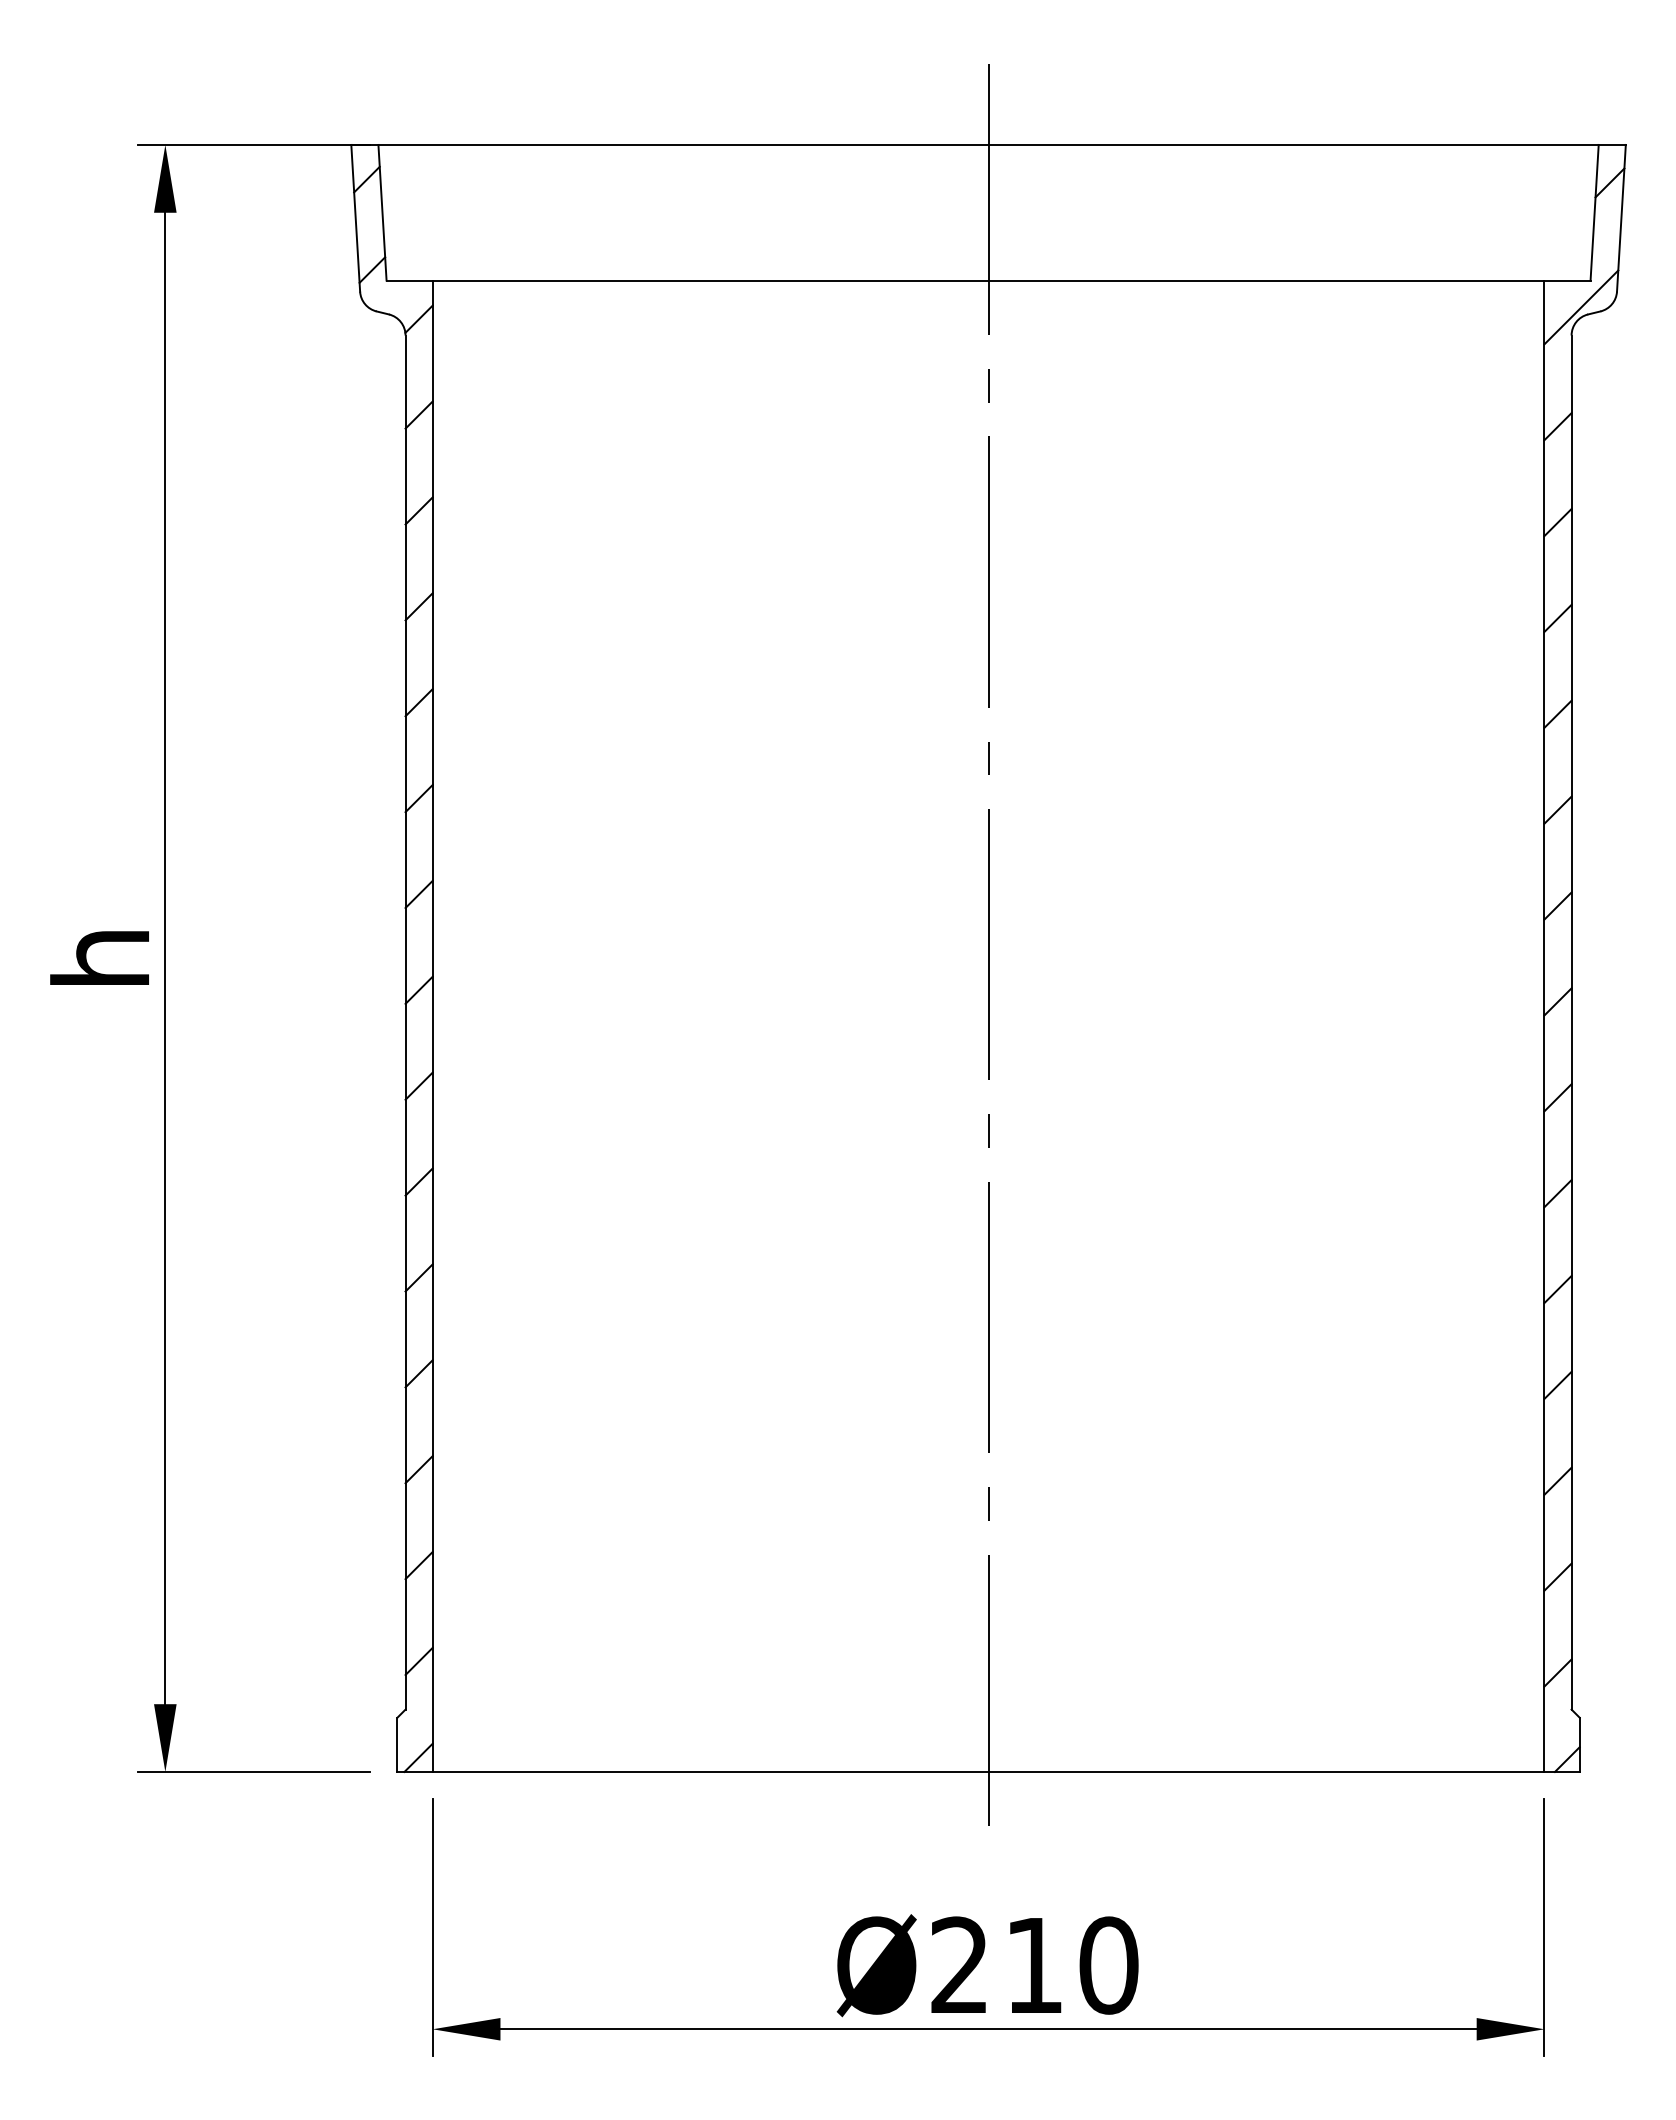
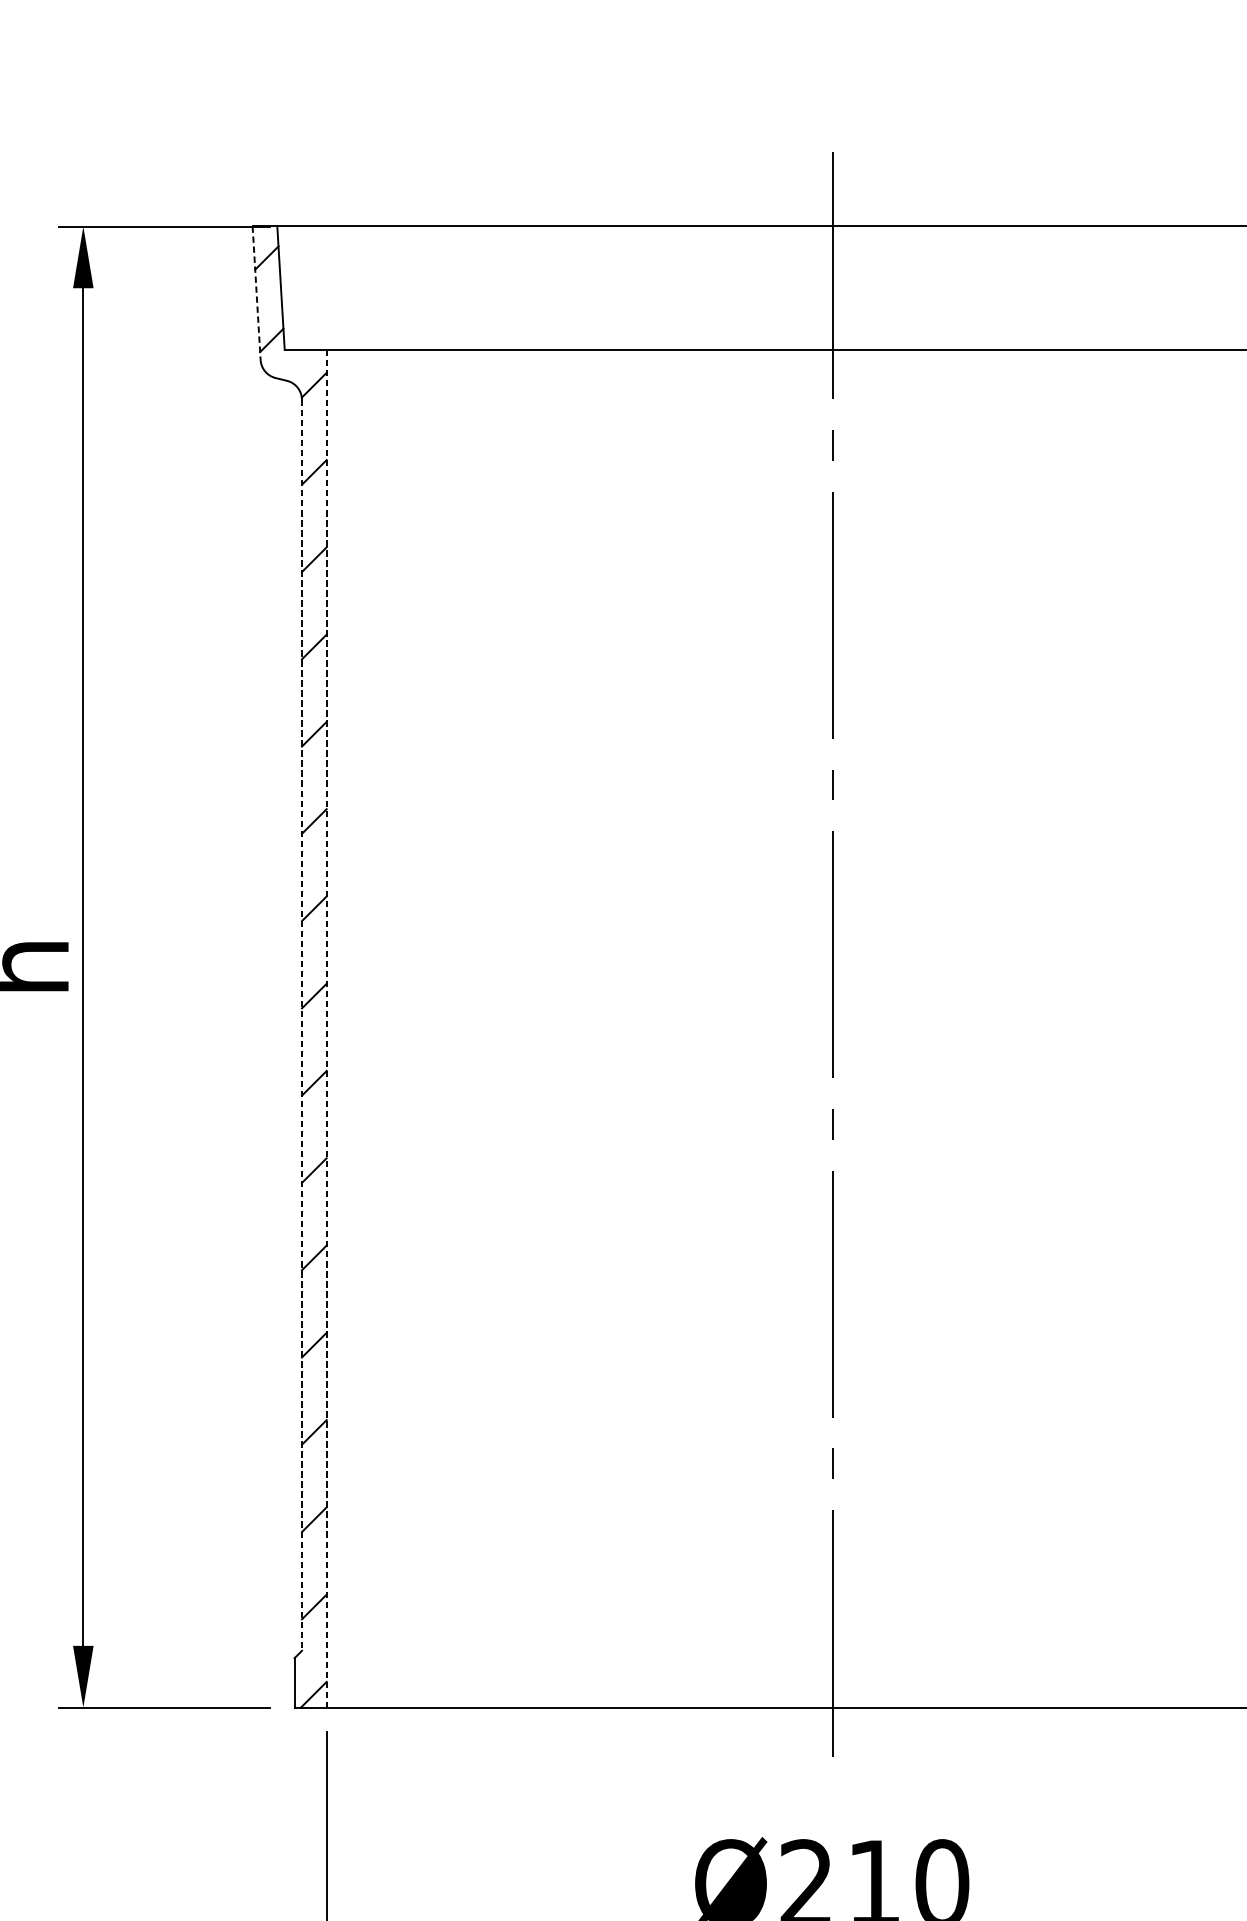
line: (355, 218) -> (256, 293), solid -> dashed
line: (405, 1023) -> (301, 1026), solid -> dashed
line: (432, 1026) -> (326, 1028), solid -> dashed

